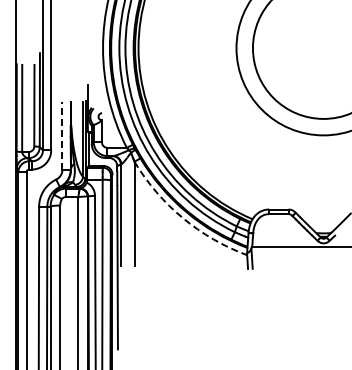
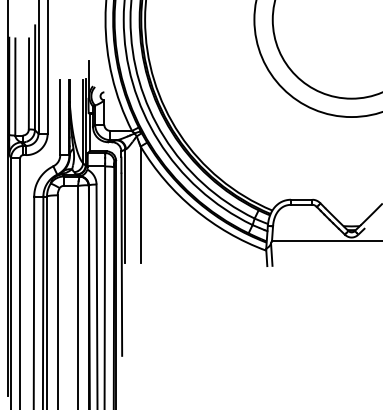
line: (62, 135) -> (60, 117), dashed -> solid
arc: (182, 218) -> (194, 209), dashed -> solid

